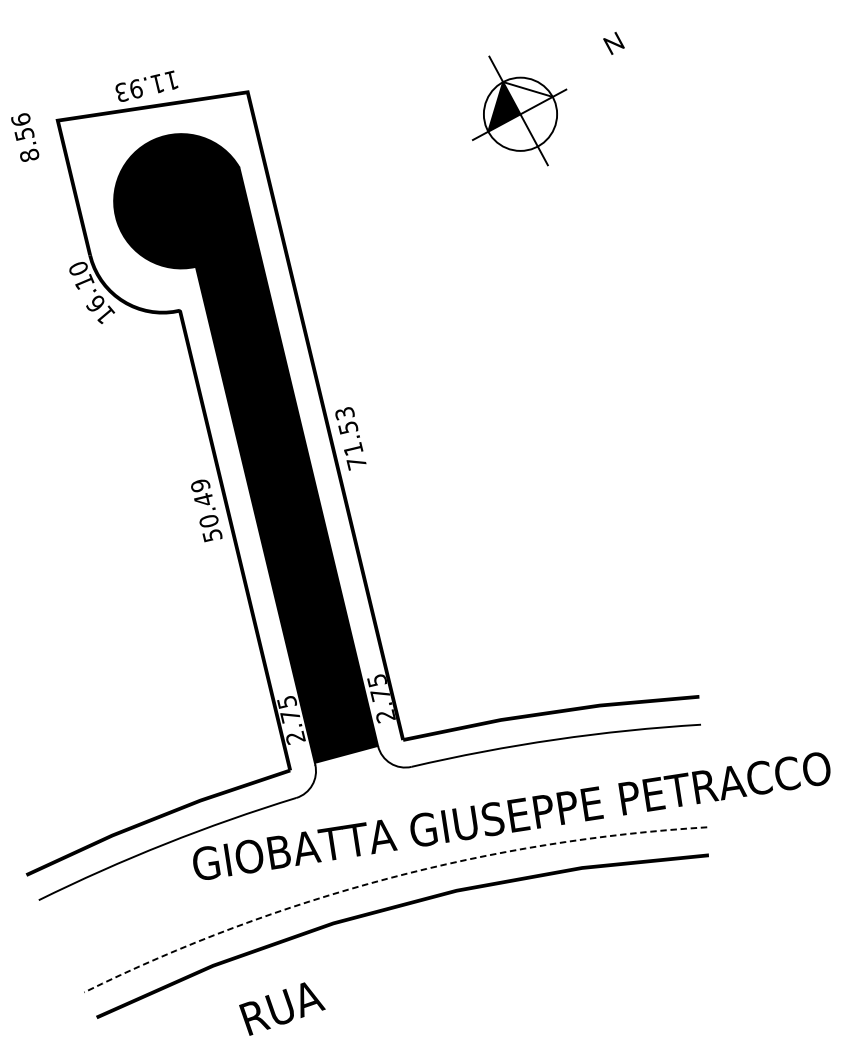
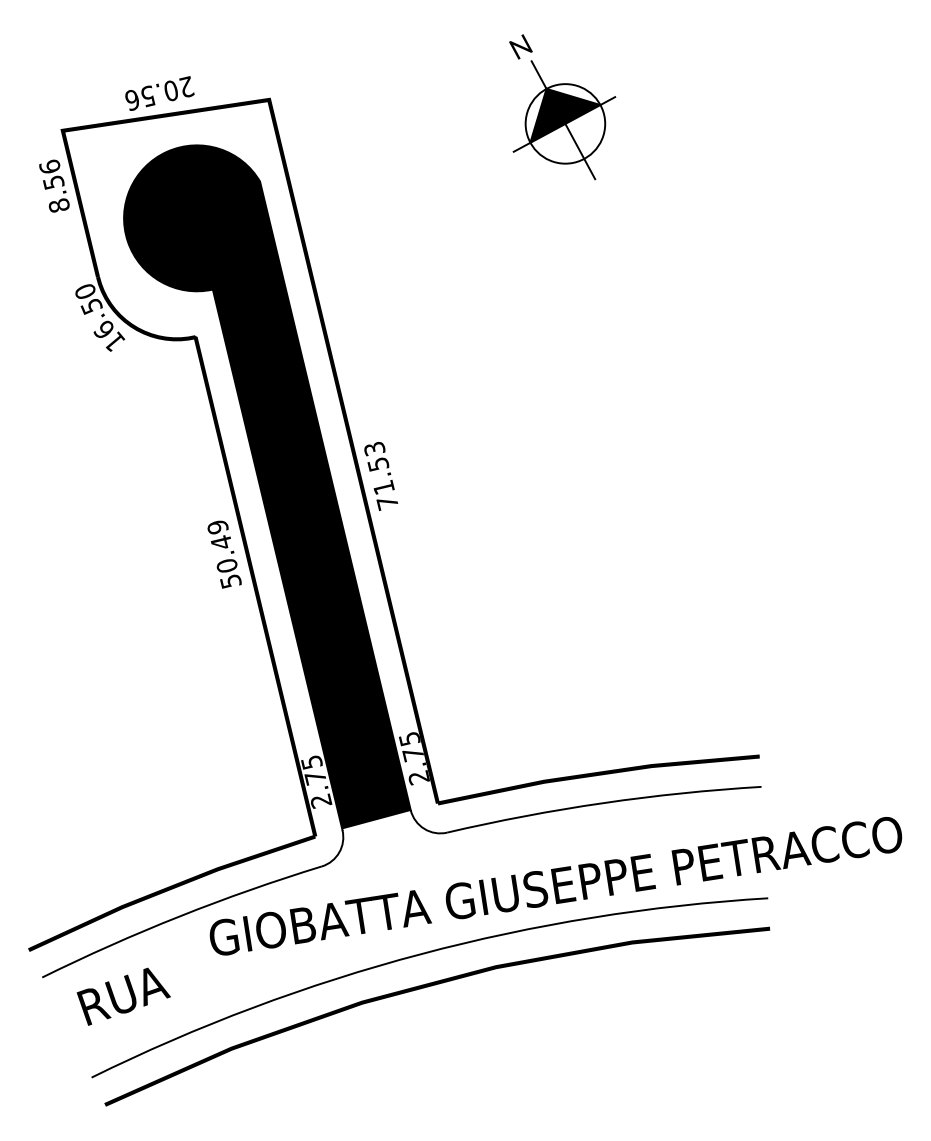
text: (613, 43) -> (520, 46), moved
text: (146, 86) -> (159, 93), 11.93 -> 20.56
fill: (527, 97) -> (573, 105), added
text: (25, 136) -> (54, 185), moved
text: (84, 281) -> (91, 305), 10 -> 50
arc: (387, 879) -> (420, 954), dashed -> solid
text: (282, 1008) -> (123, 996), moved

